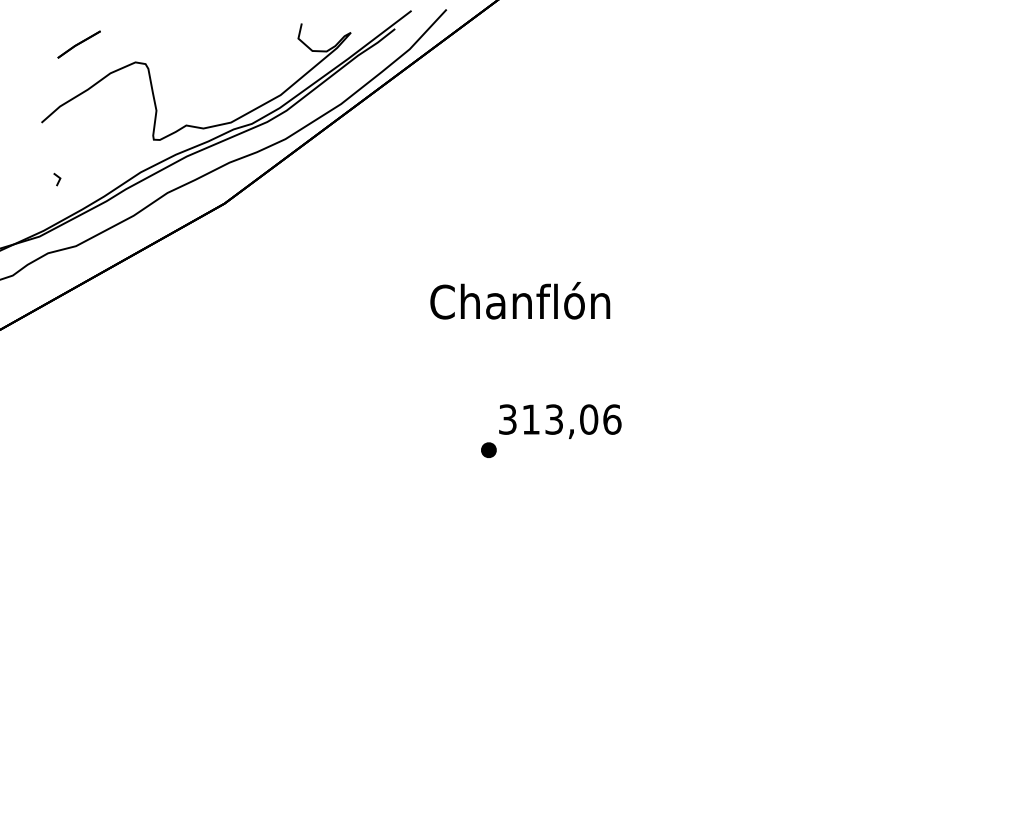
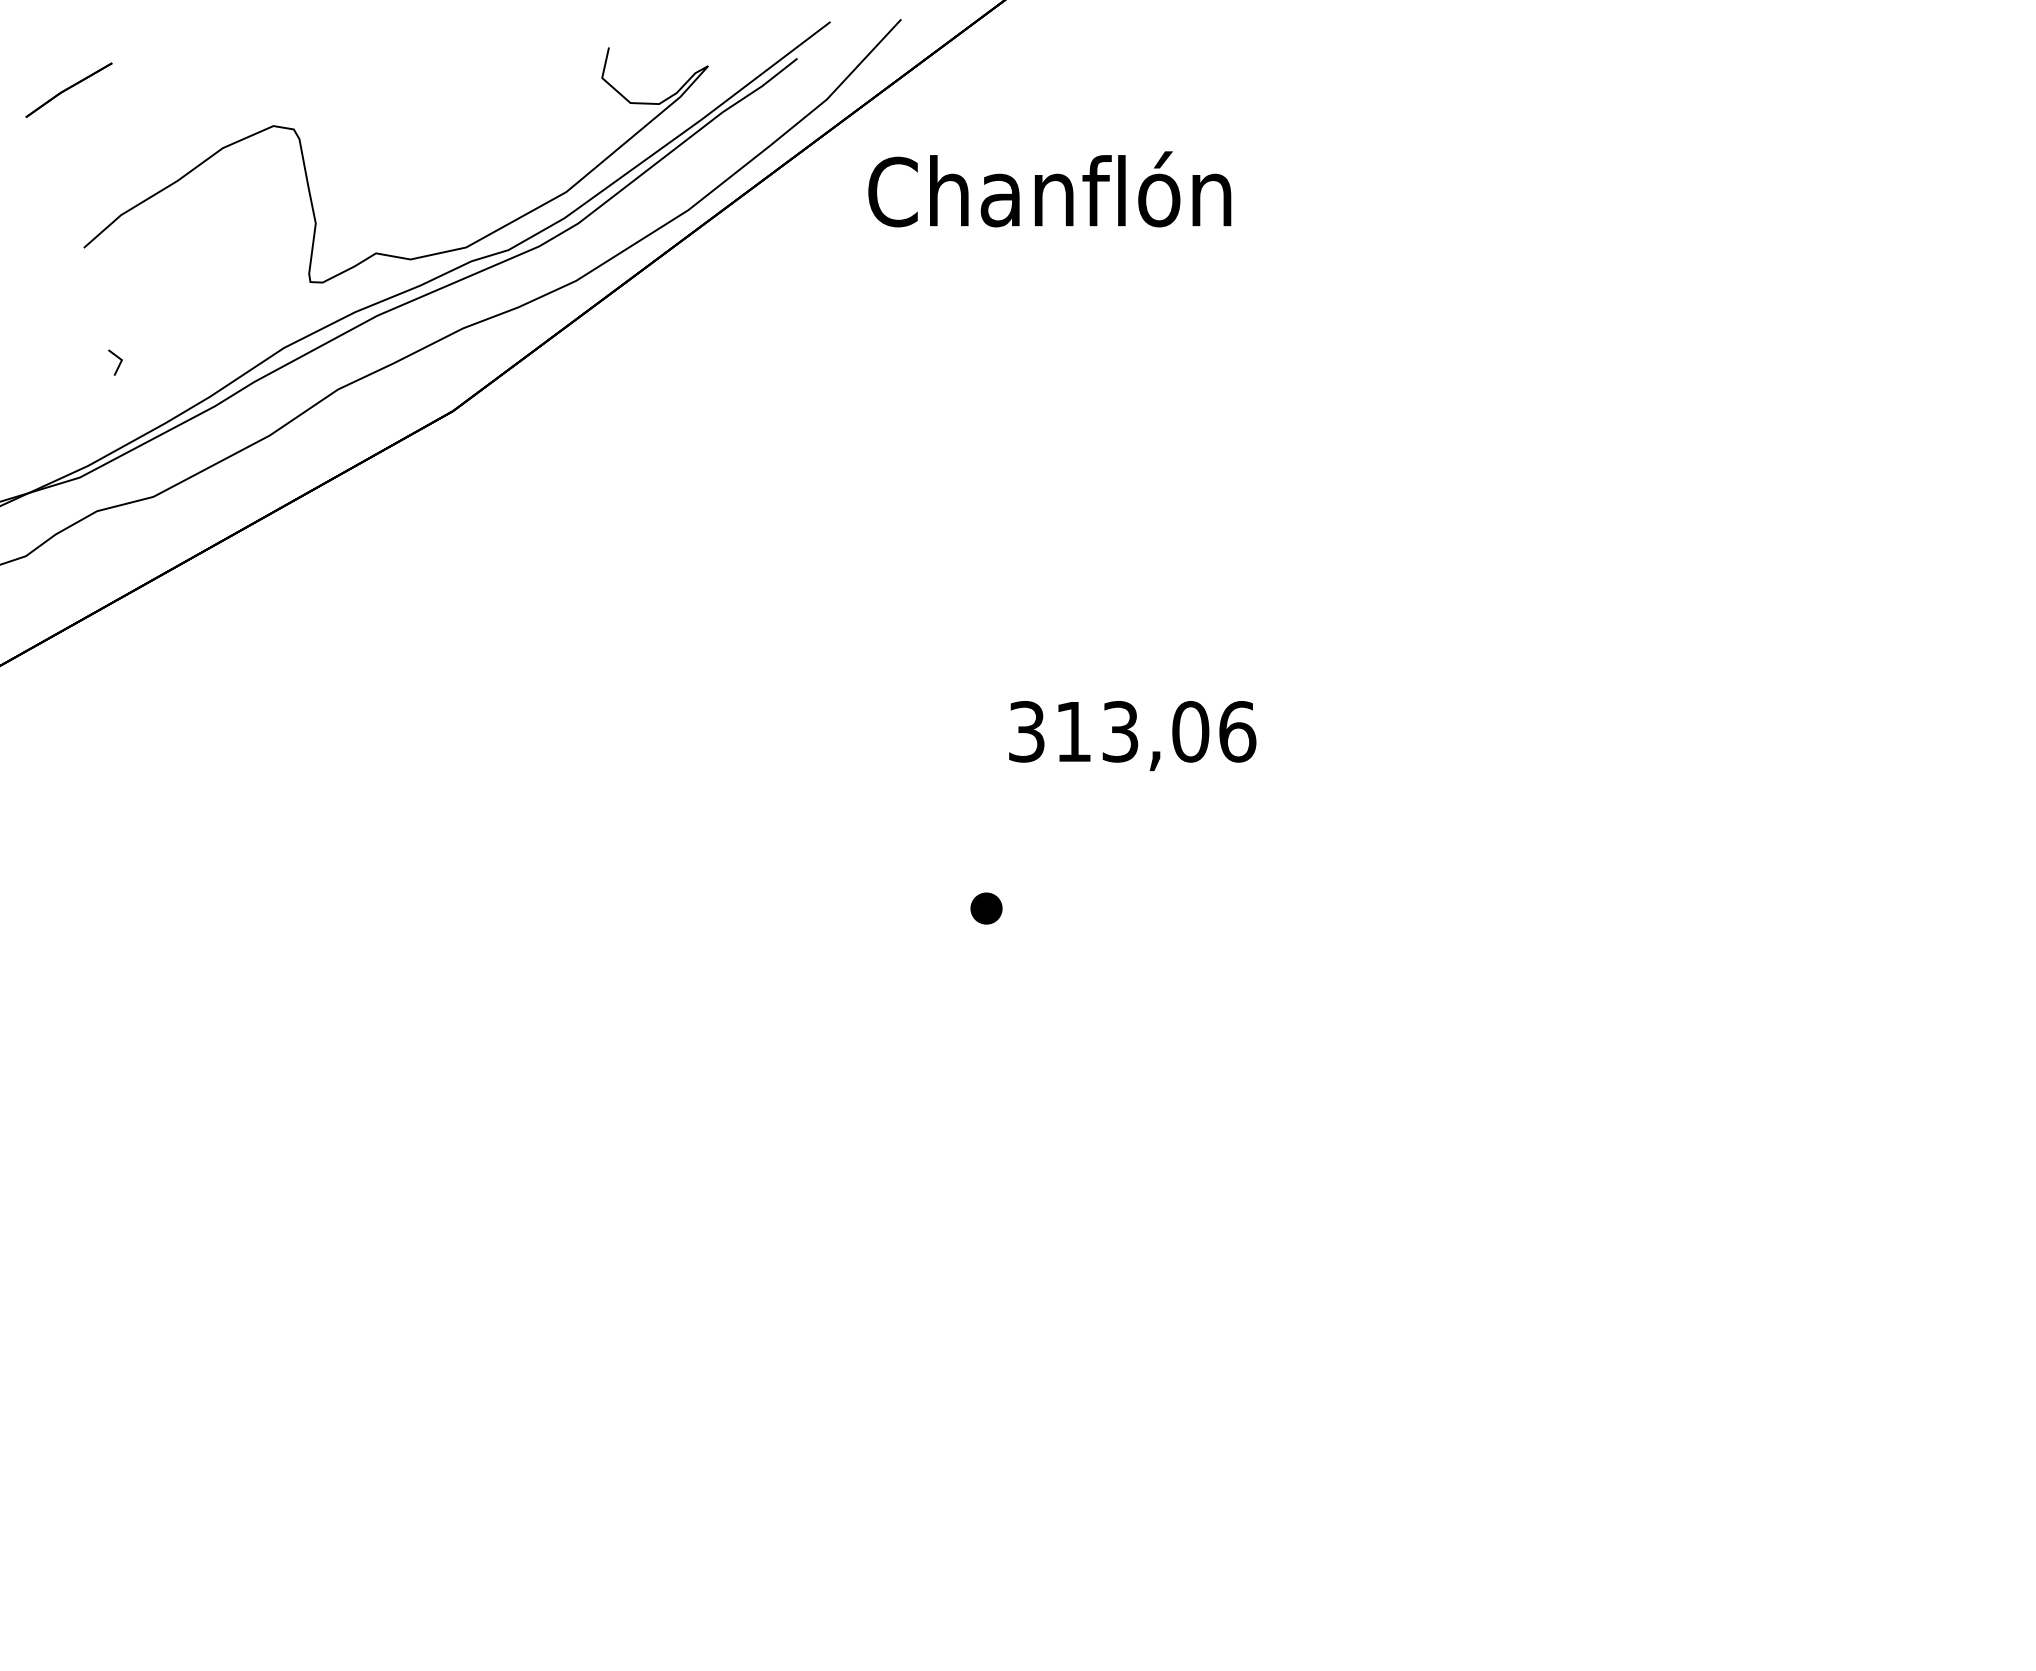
line: (78, 44) -> (67, 89), moved
text: (520, 300) -> (1050, 188), moved
text: (560, 421) -> (1133, 735), moved

